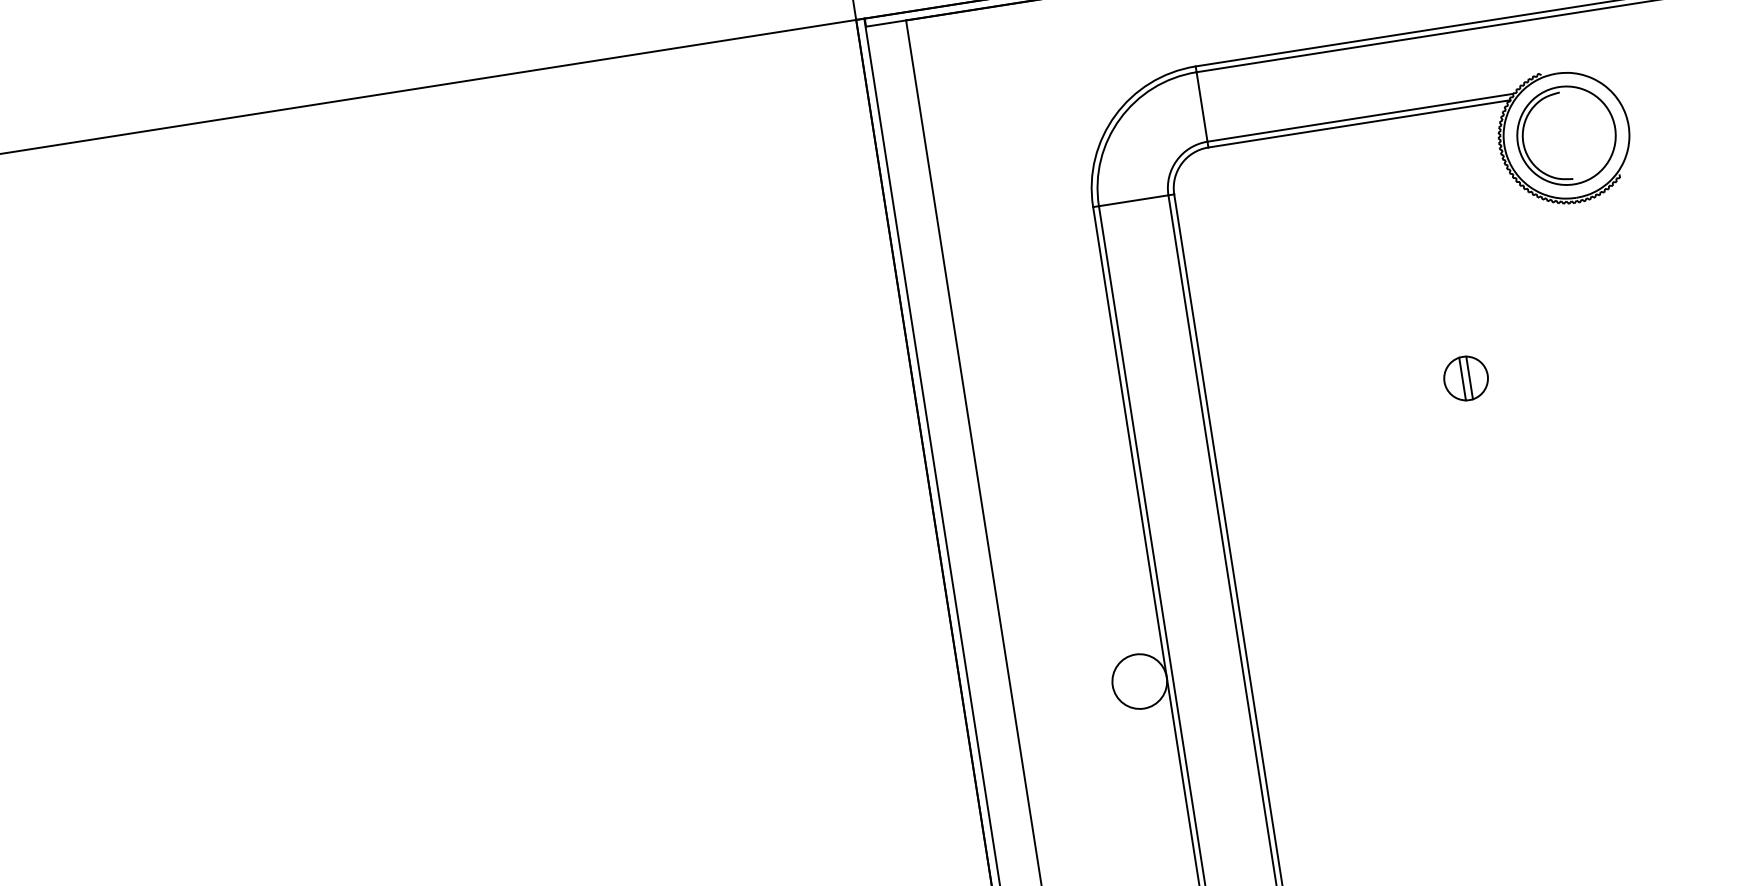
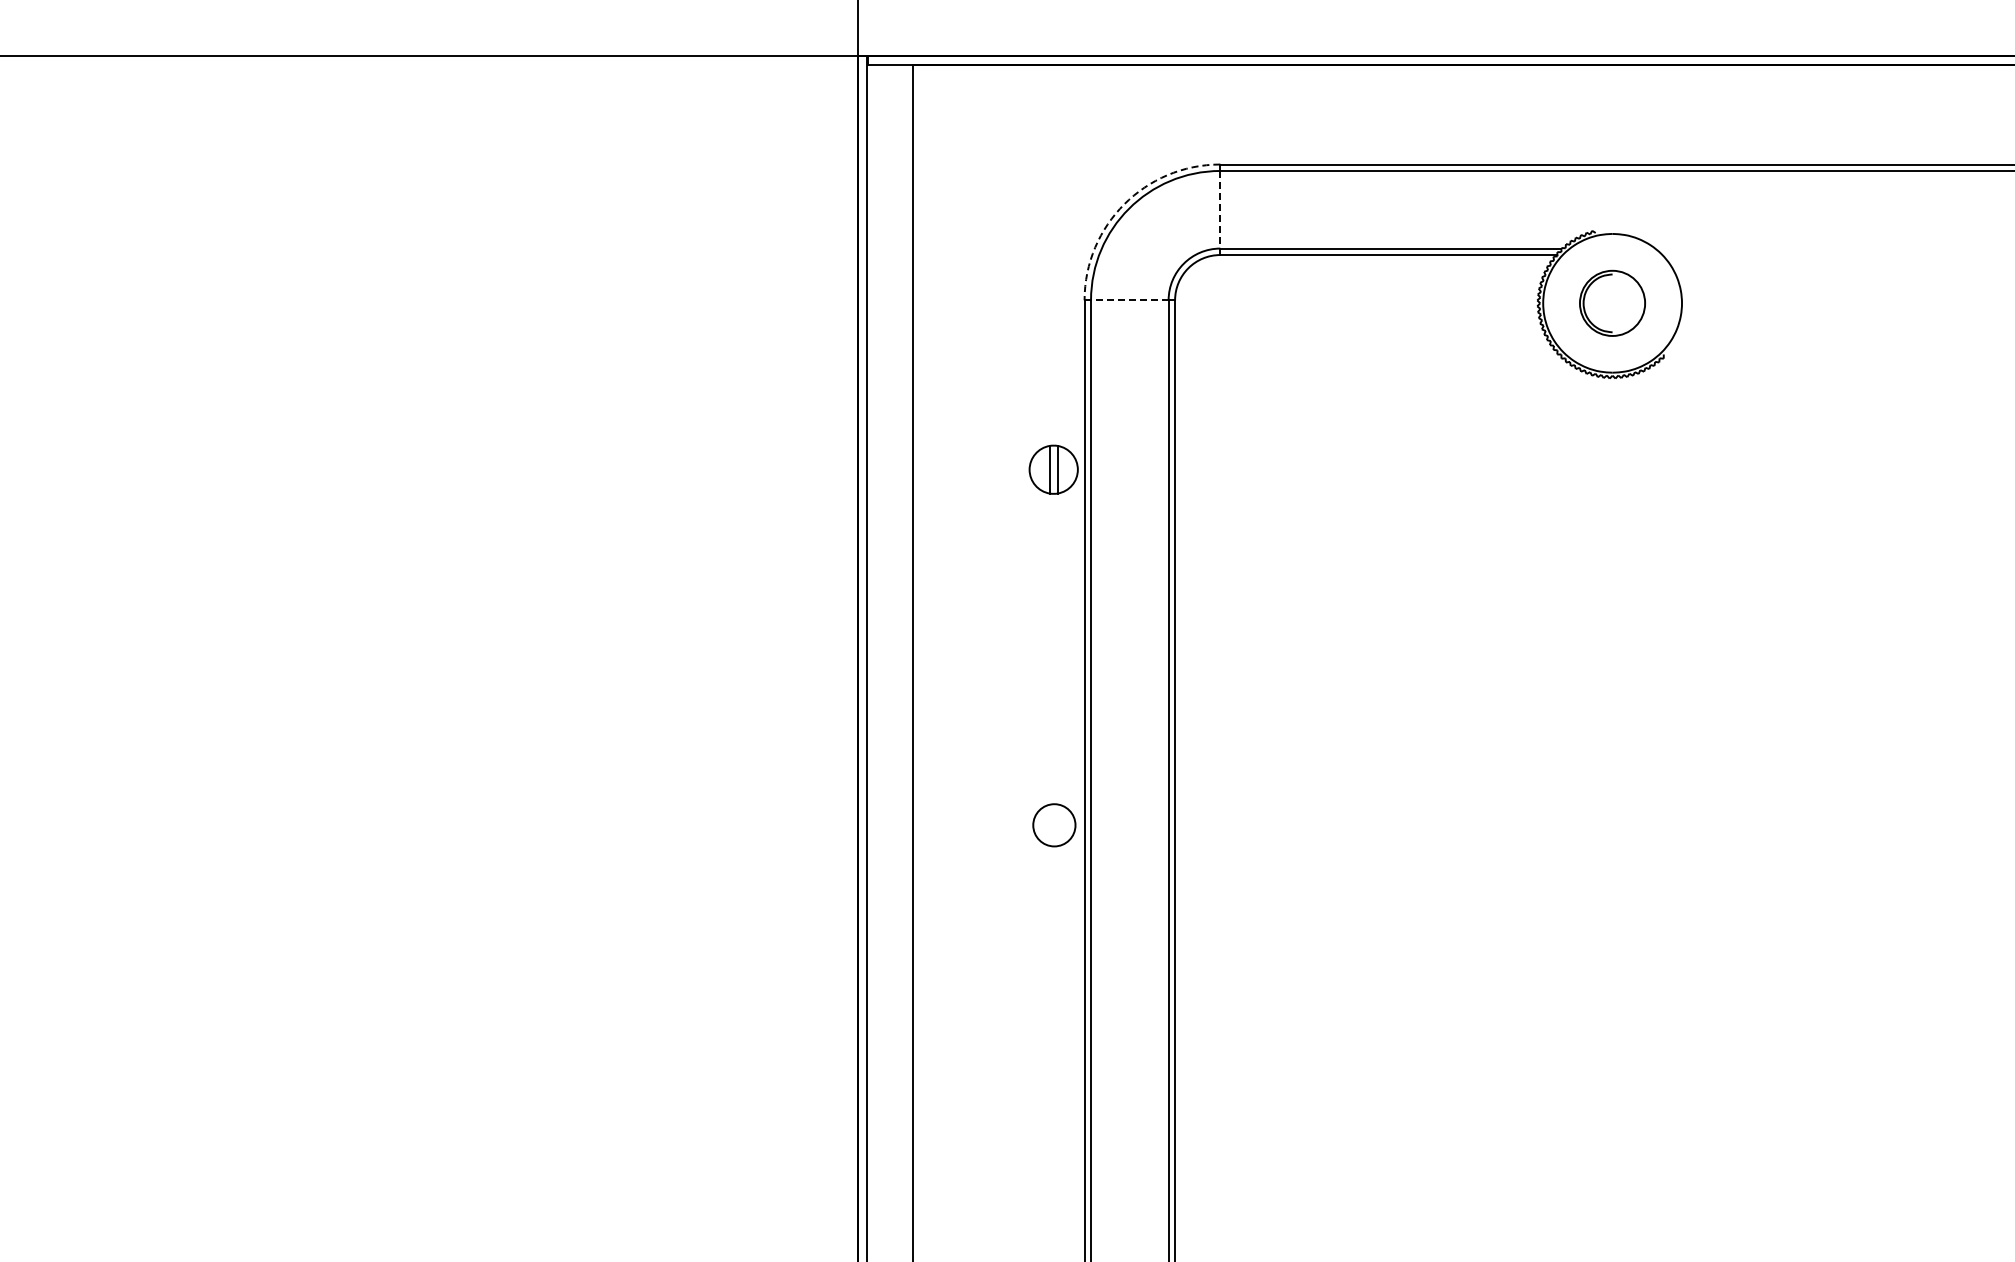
line: (1202, 106) -> (1220, 209), solid -> dashed
arc: (1115, 115) -> (1124, 204), solid -> dashed
part: (1566, 135) -> (1612, 303), size x0.6
line: (1133, 200) -> (1129, 300), solid -> dashed
part: (1465, 378) -> (1053, 469), moved
circle: (1139, 681) -> (1054, 825), size x0.7

